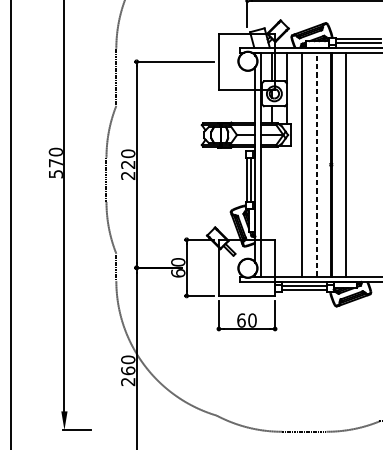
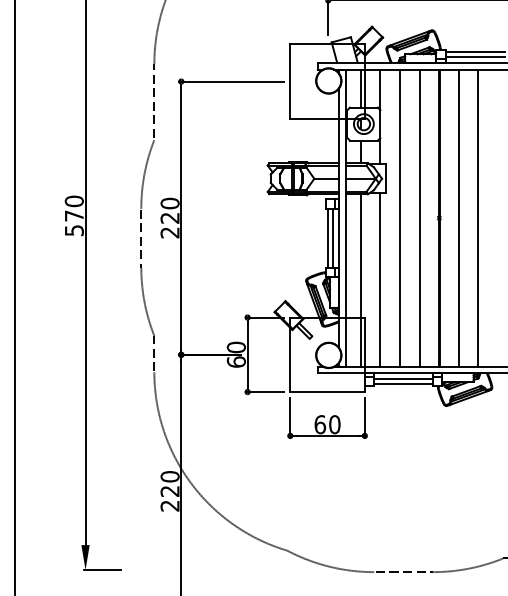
line: (317, 164) -> (420, 217), dashed -> solid
line: (360, 164) -> (478, 217), added
line: (271, 211) -> (360, 280), added
line: (286, 211) -> (380, 279), added
text: (127, 370) -> (169, 490), 260 -> 220

